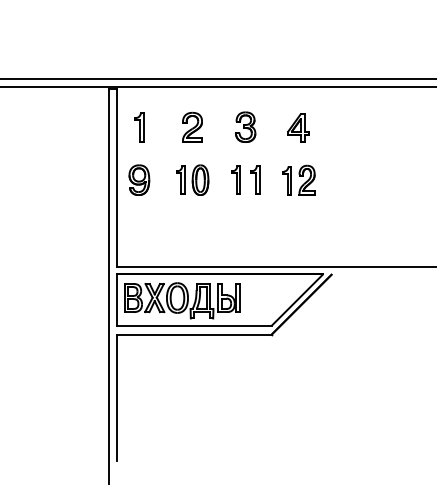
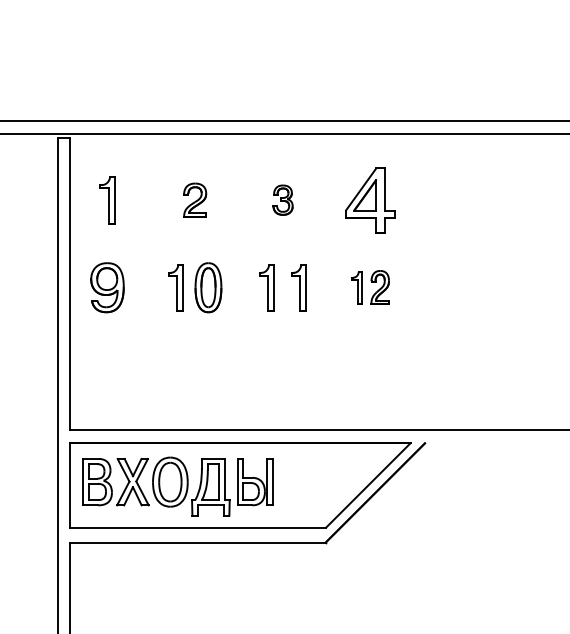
part: (192, 126) -> (195, 199), size x0.7
part: (245, 126) -> (282, 199), size x0.6
part: (298, 127) -> (370, 200), size x1.4
part: (298, 179) -> (370, 286), size x0.7

